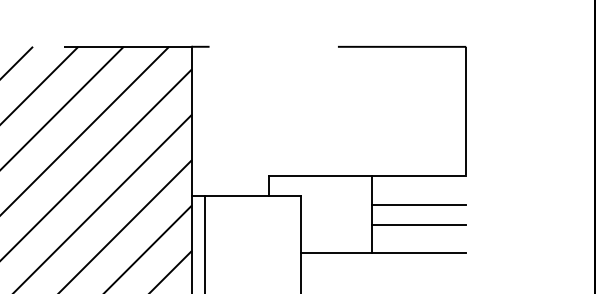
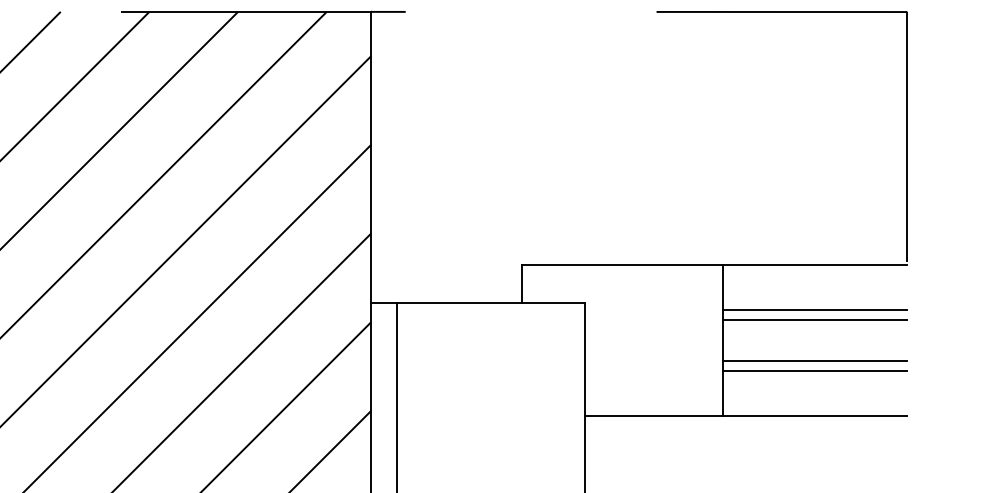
line: (418, 199) -> (814, 310), added
line: (418, 230) -> (814, 370), added

